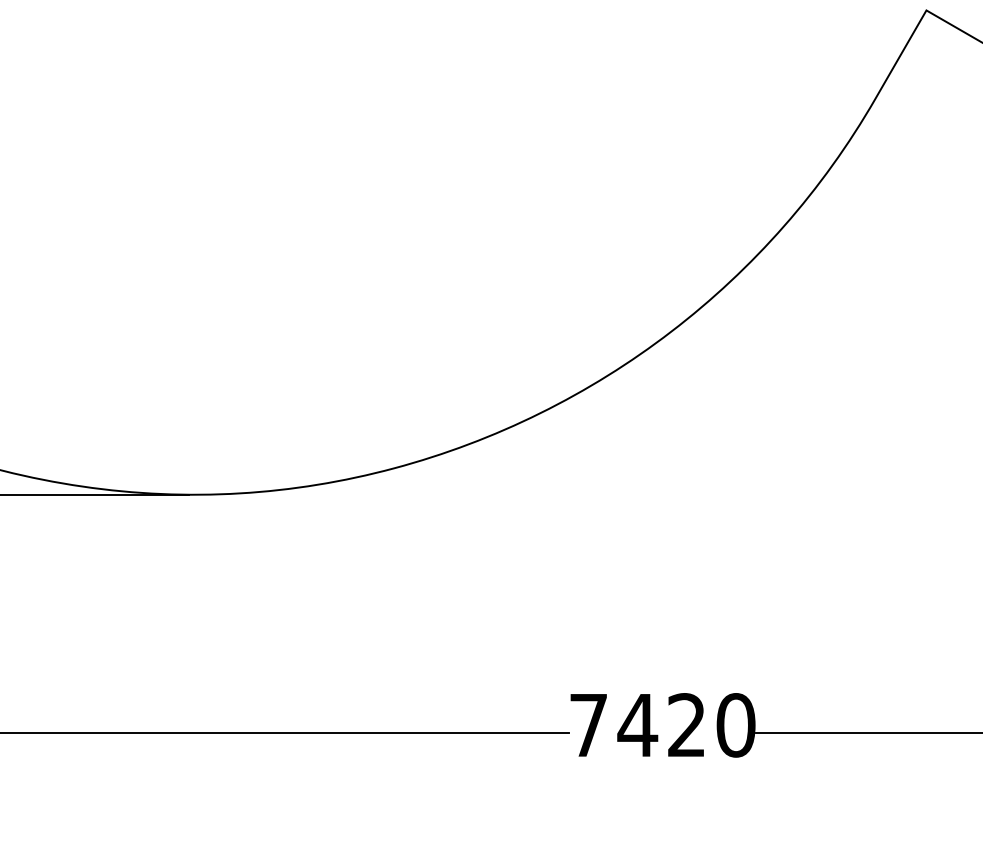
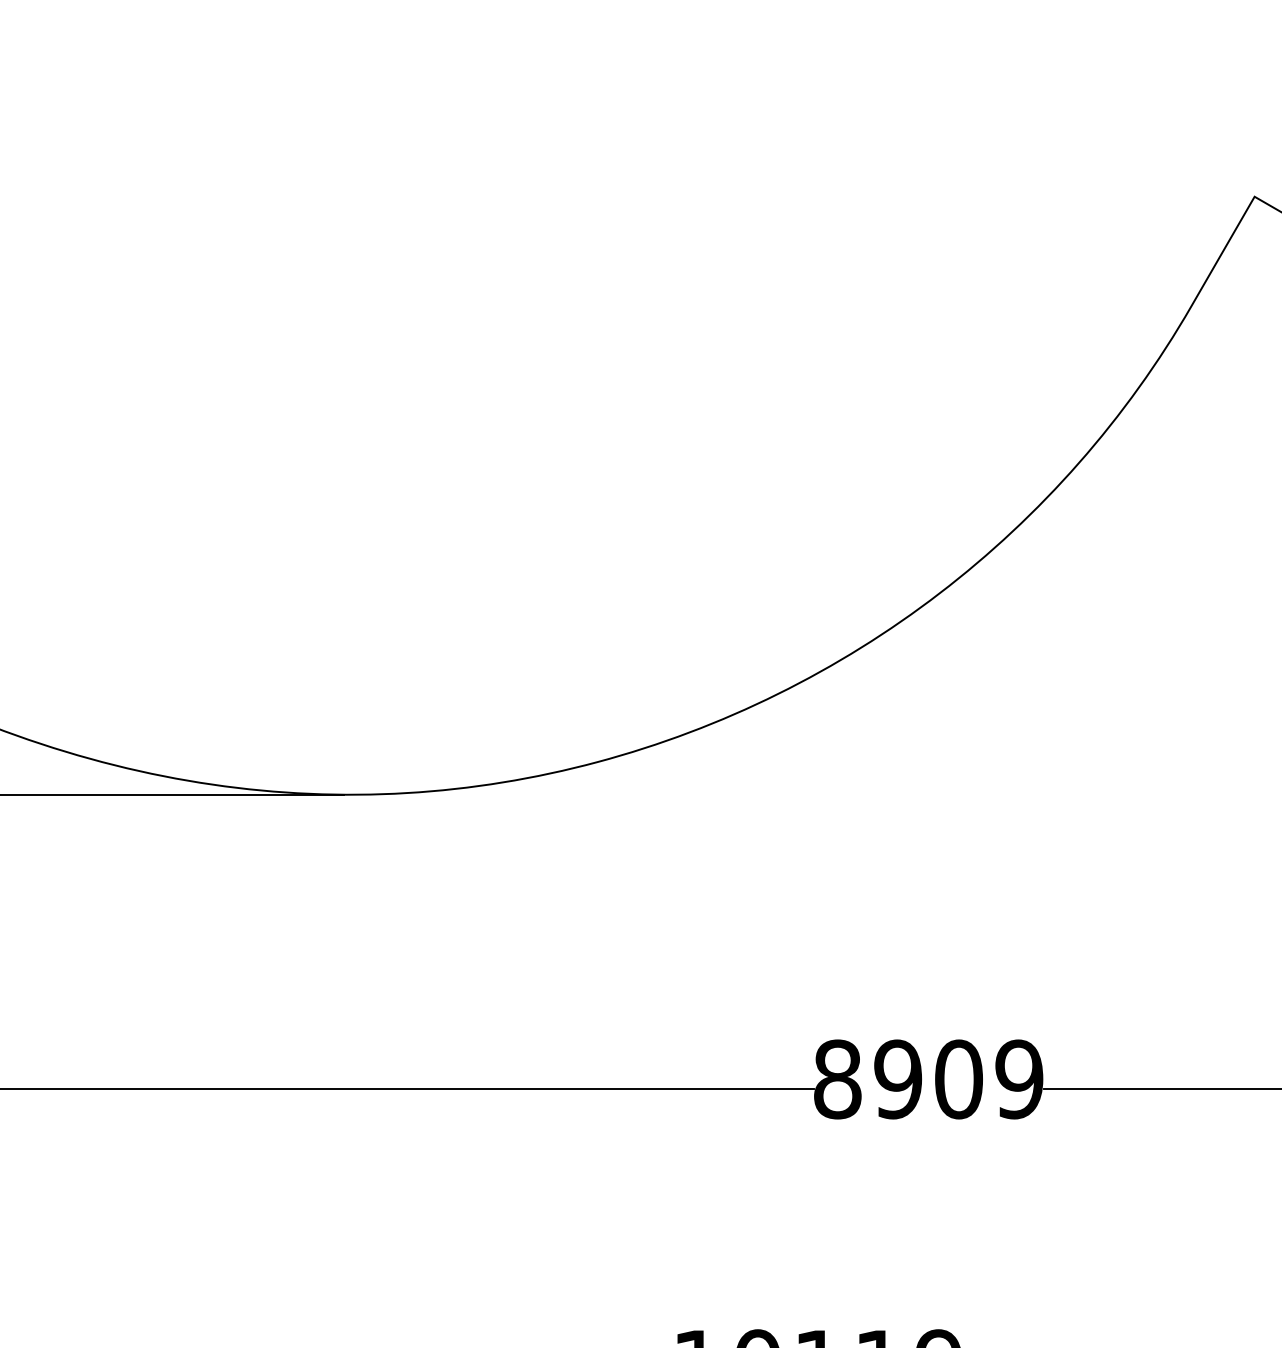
text: (662, 725) -> (928, 1079), 7420 -> 8909

